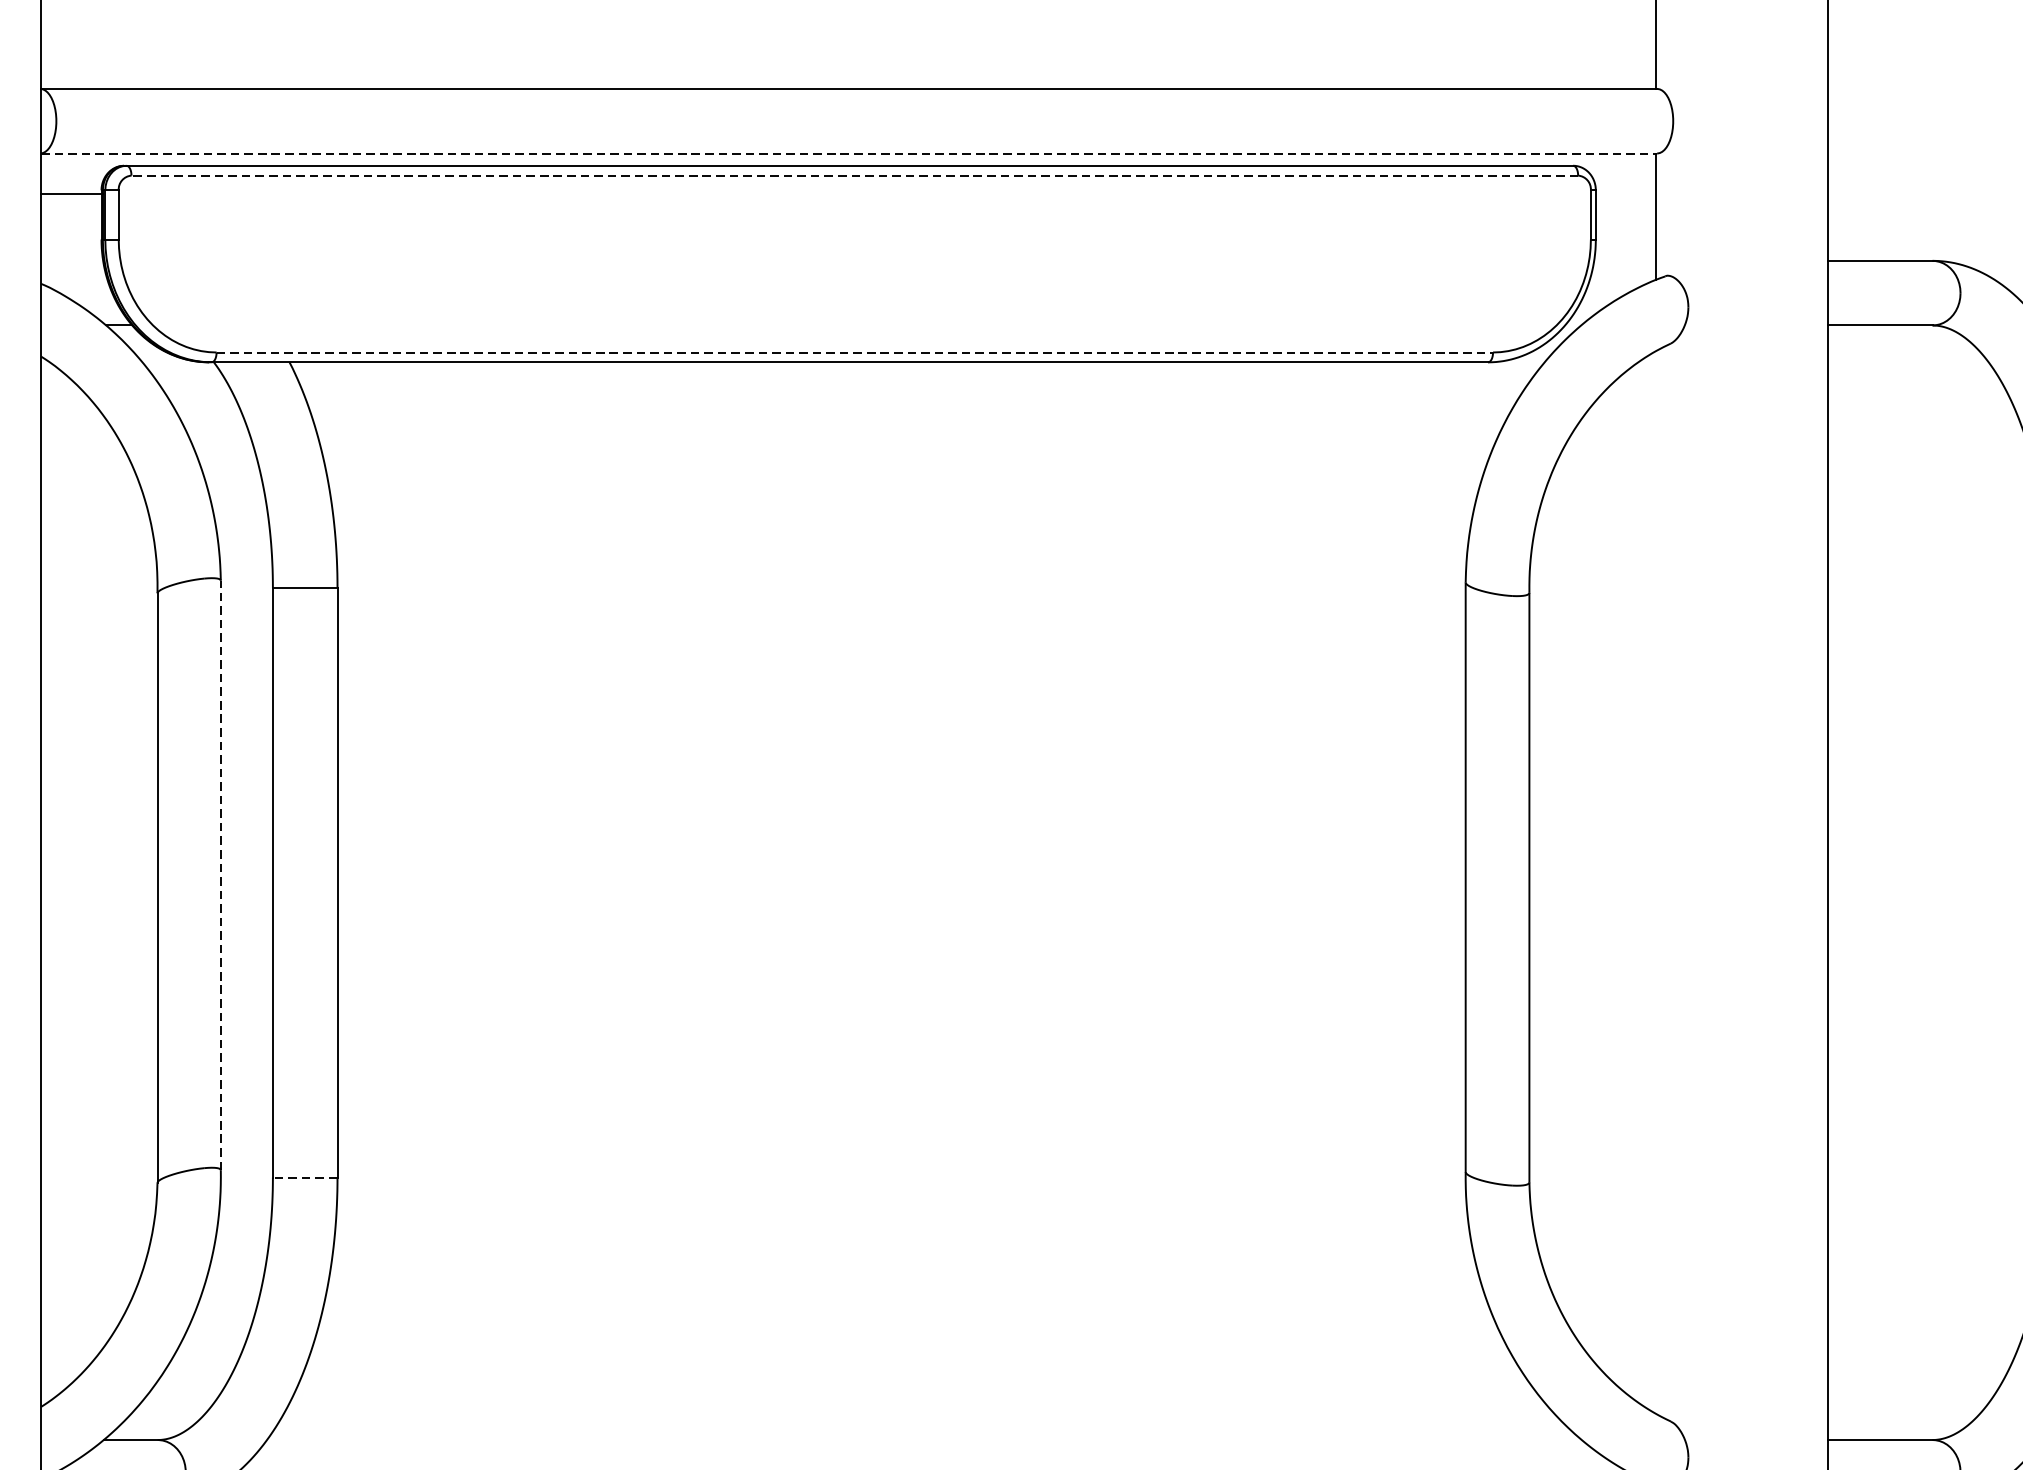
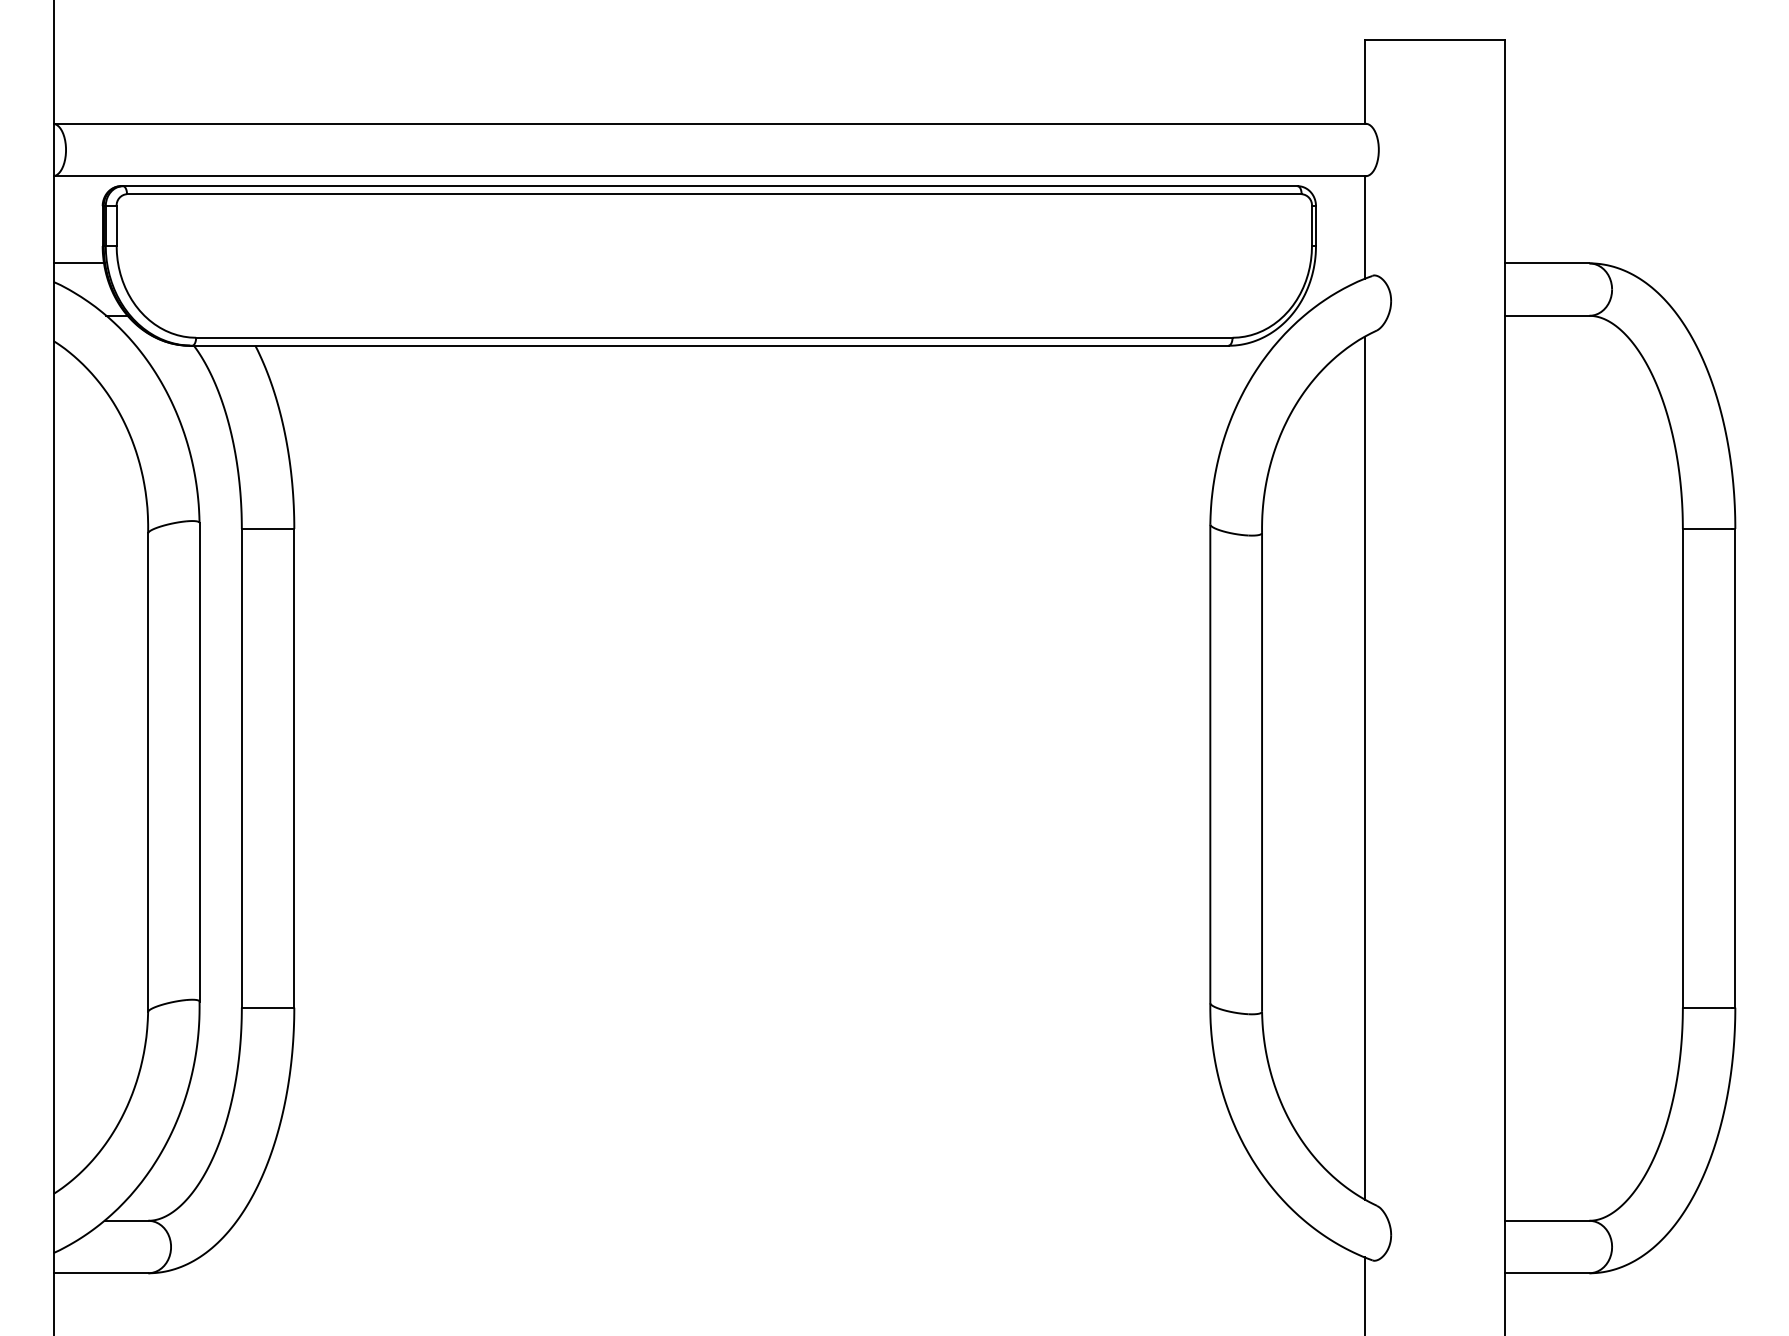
line: (850, 153) -> (710, 176), dashed -> solid
line: (853, 176) -> (713, 194), dashed -> solid
line: (71, 194) -> (78, 263), moved
line: (855, 352) -> (714, 337), dashed -> solid
line: (220, 874) -> (199, 761), dashed -> solid
line: (1656, 881) -> (1365, 767), added
line: (304, 1177) -> (267, 1007), dashed -> solid

